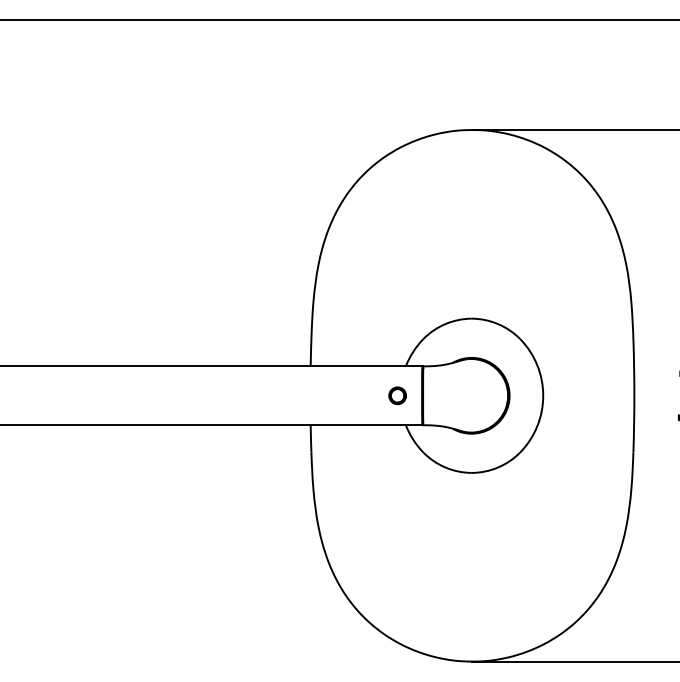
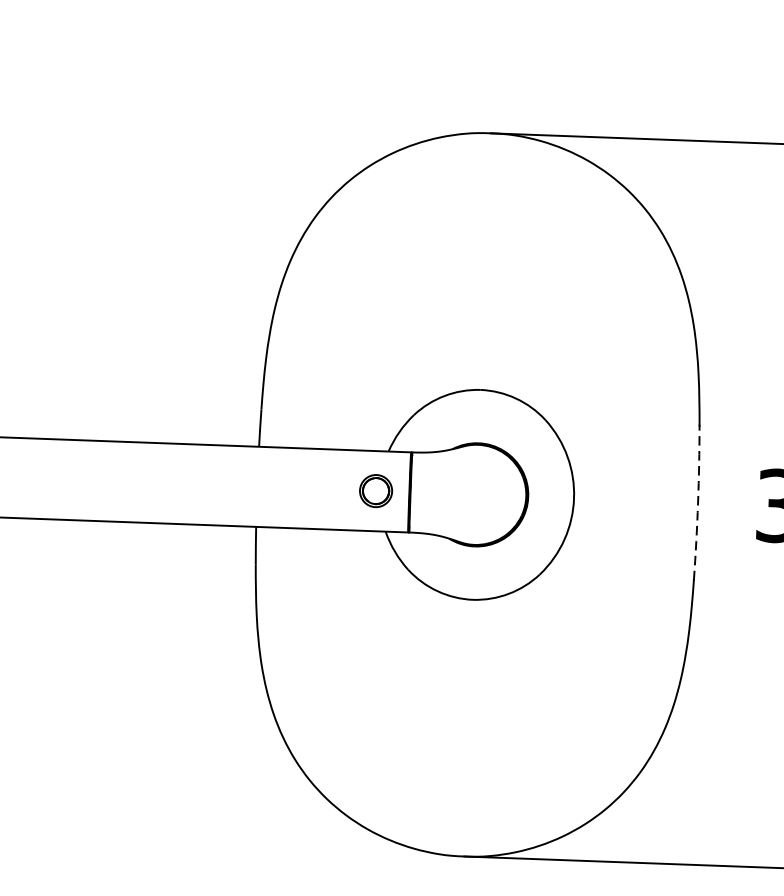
part: (397, 395) -> (375, 490), size x1.4
arc: (634, 395) -> (698, 502), solid -> dashed

